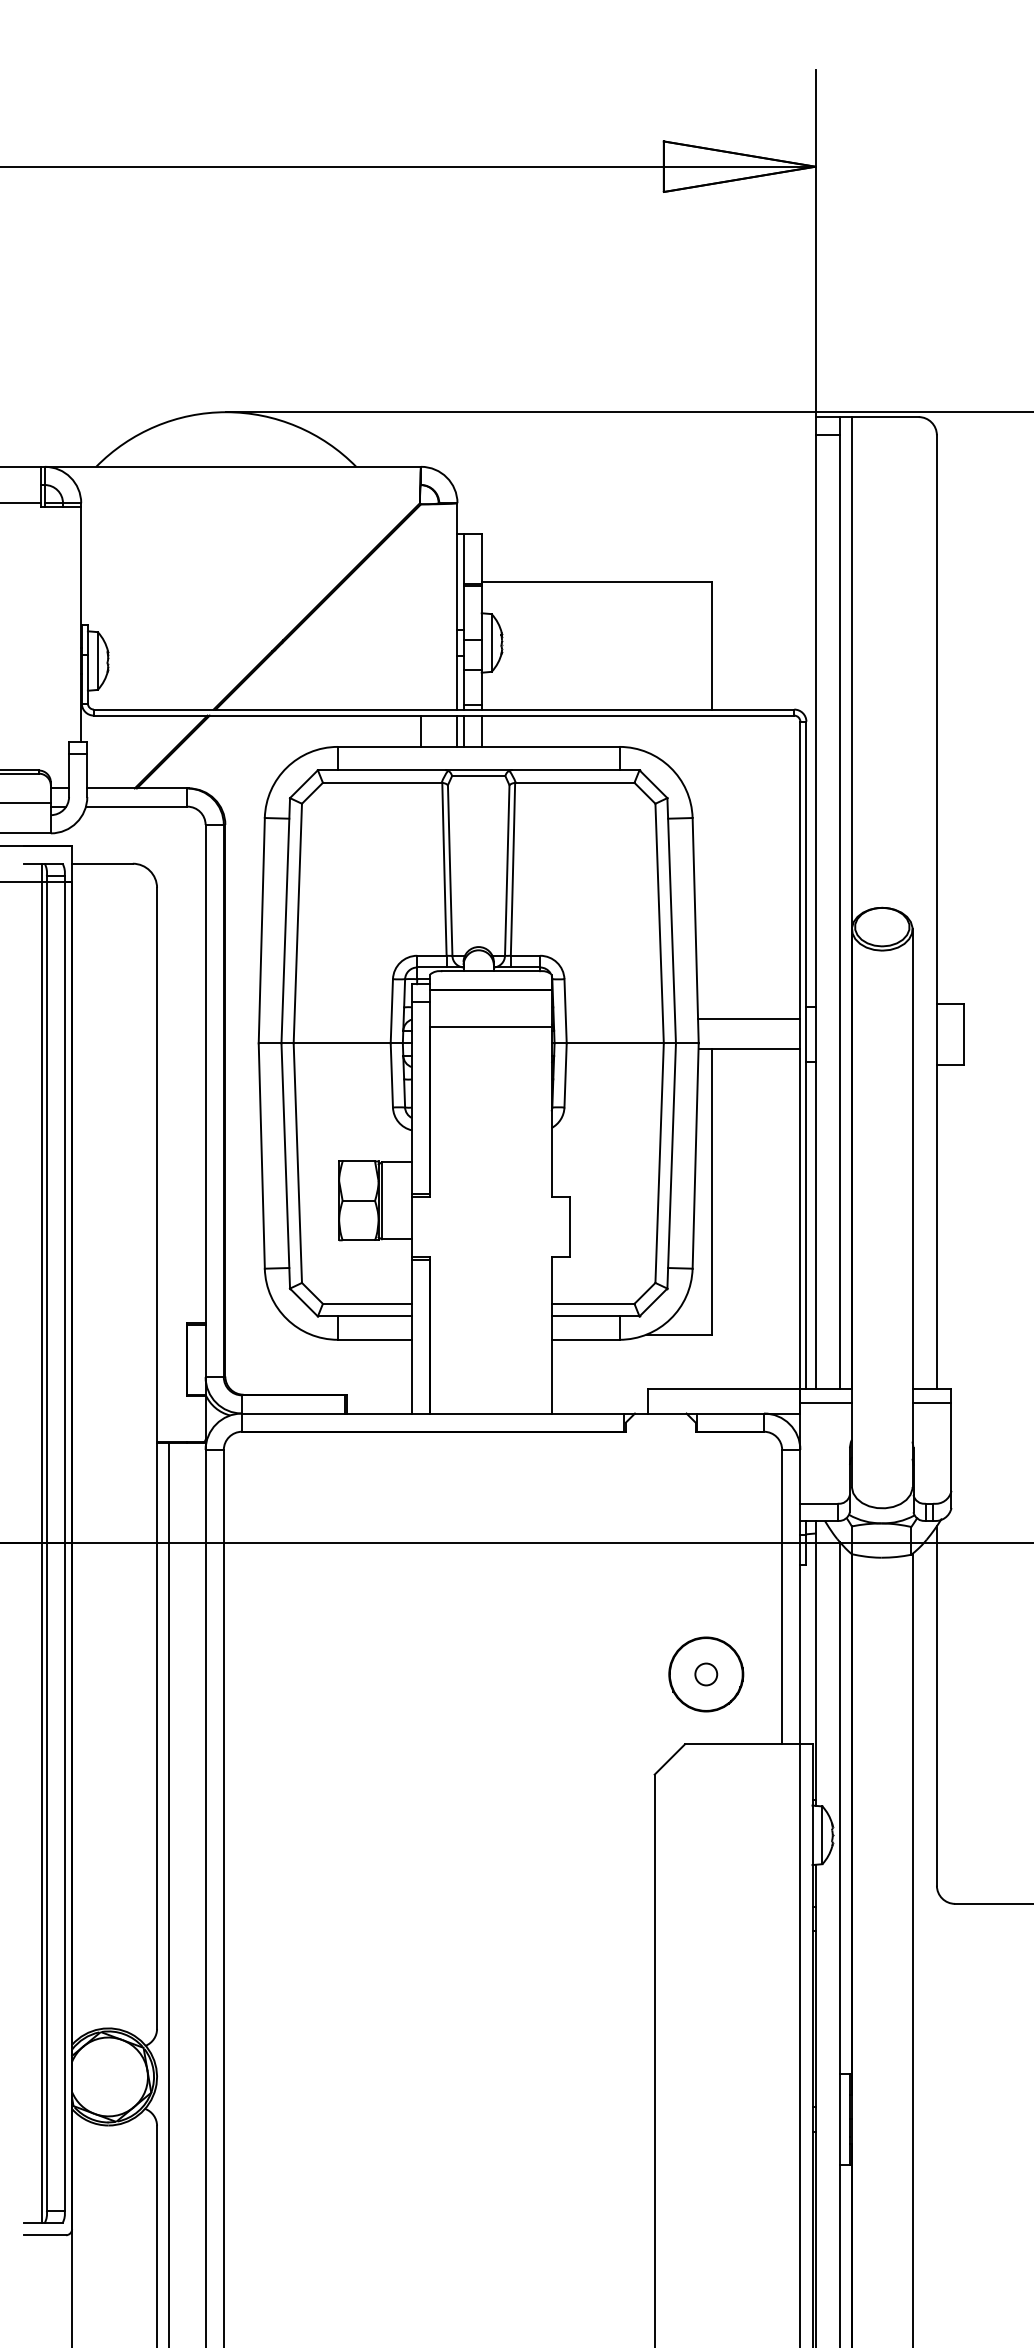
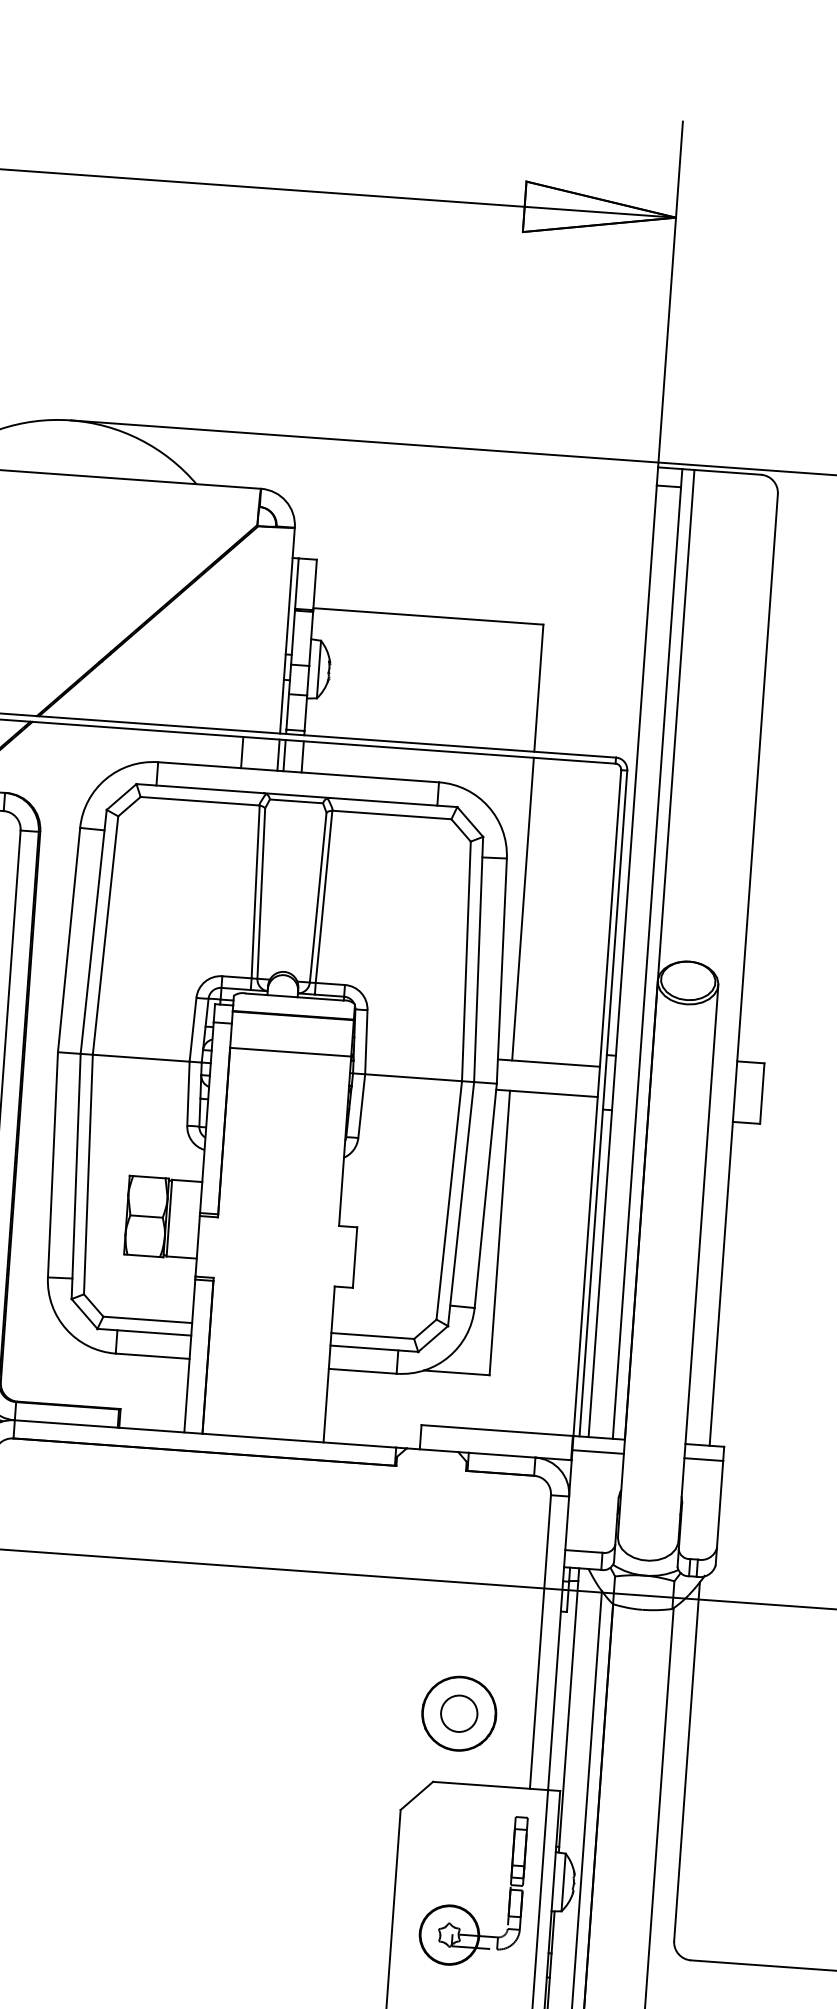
line: (712, 867) -> (523, 909), added
circle: (706, 1674) -> (459, 1713), size x1.67
part: (726, 1868) -> (465, 1908), added

